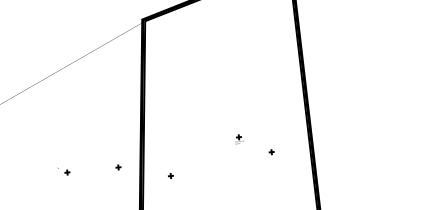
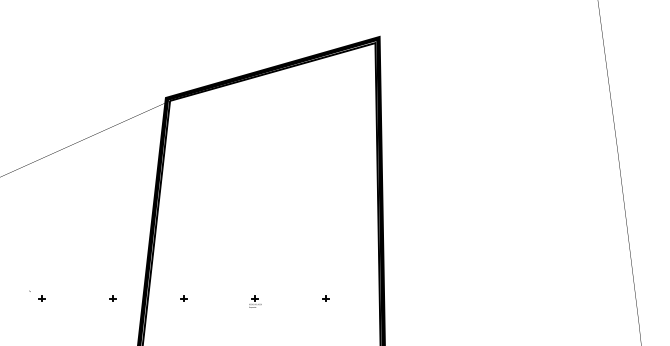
part: (239, 139) -> (255, 301), moved
part: (170, 176) -> (183, 298), moved

